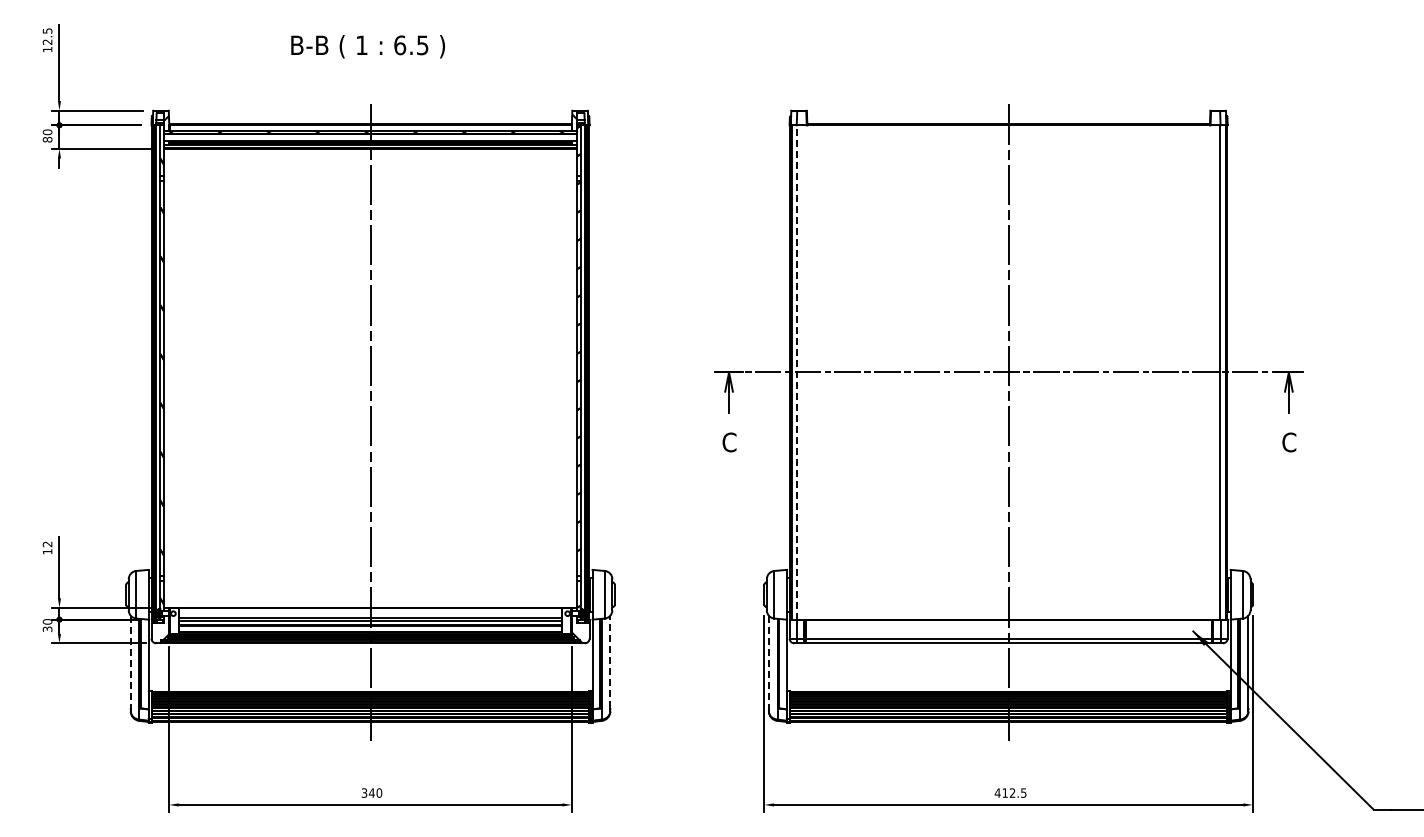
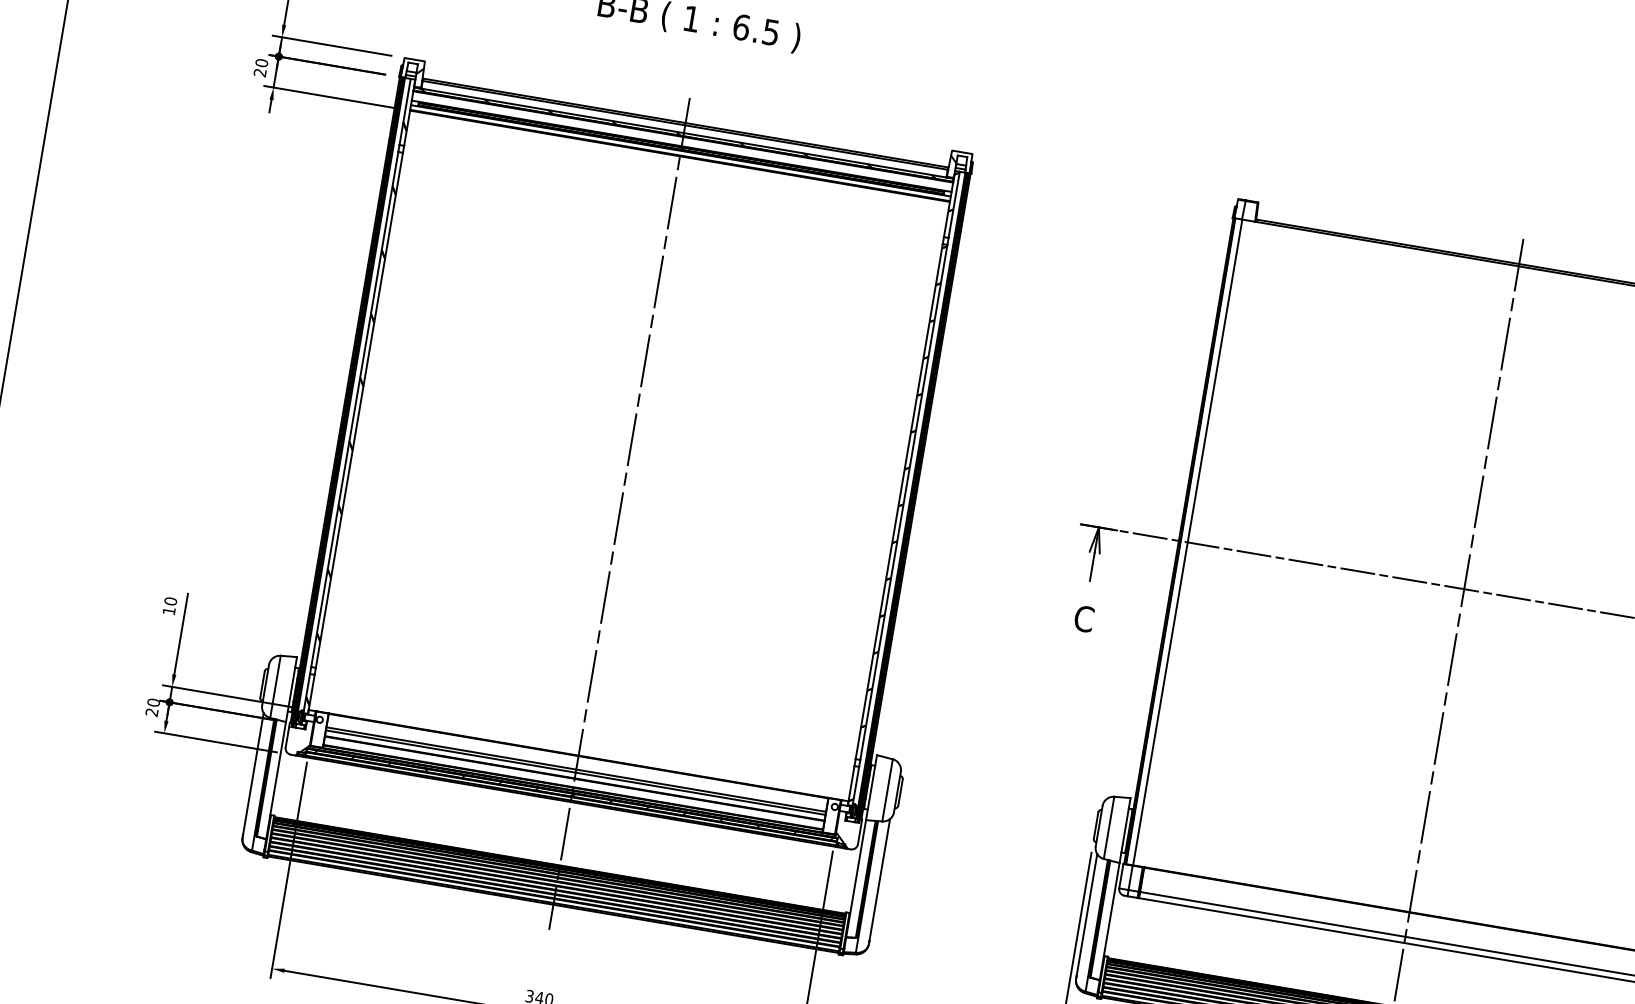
text: (47, 139) -> (260, 72), 80 -> 20
line: (797, 371) -> (1188, 541), dashed -> solid
text: (47, 544) -> (170, 601), 12 -> 10
text: (47, 628) -> (152, 711), 30 -> 20
line: (610, 661) -> (880, 878), dashed -> solid
line: (130, 662) -> (252, 774), dashed -> solid
line: (768, 662) -> (1086, 915), dashed -> solid

